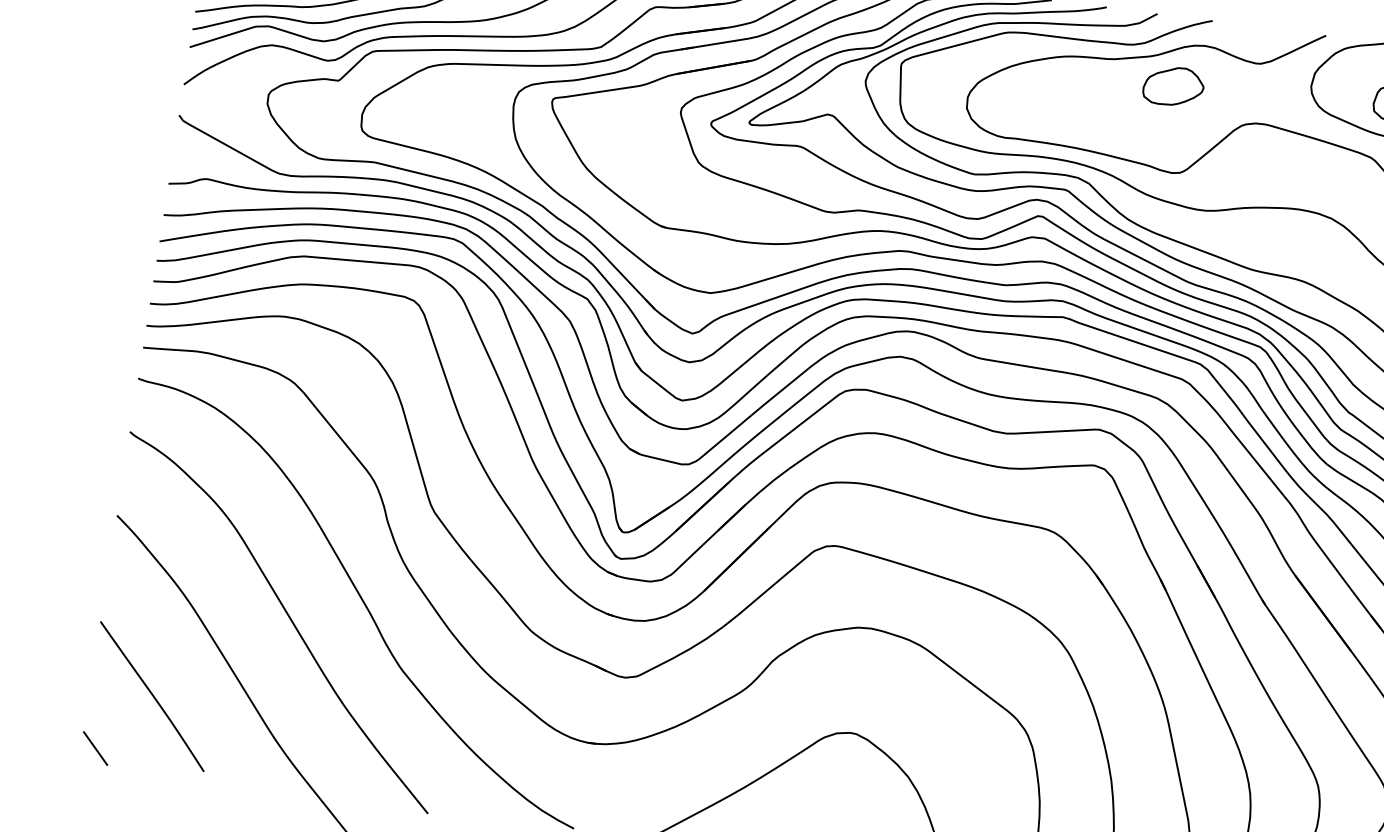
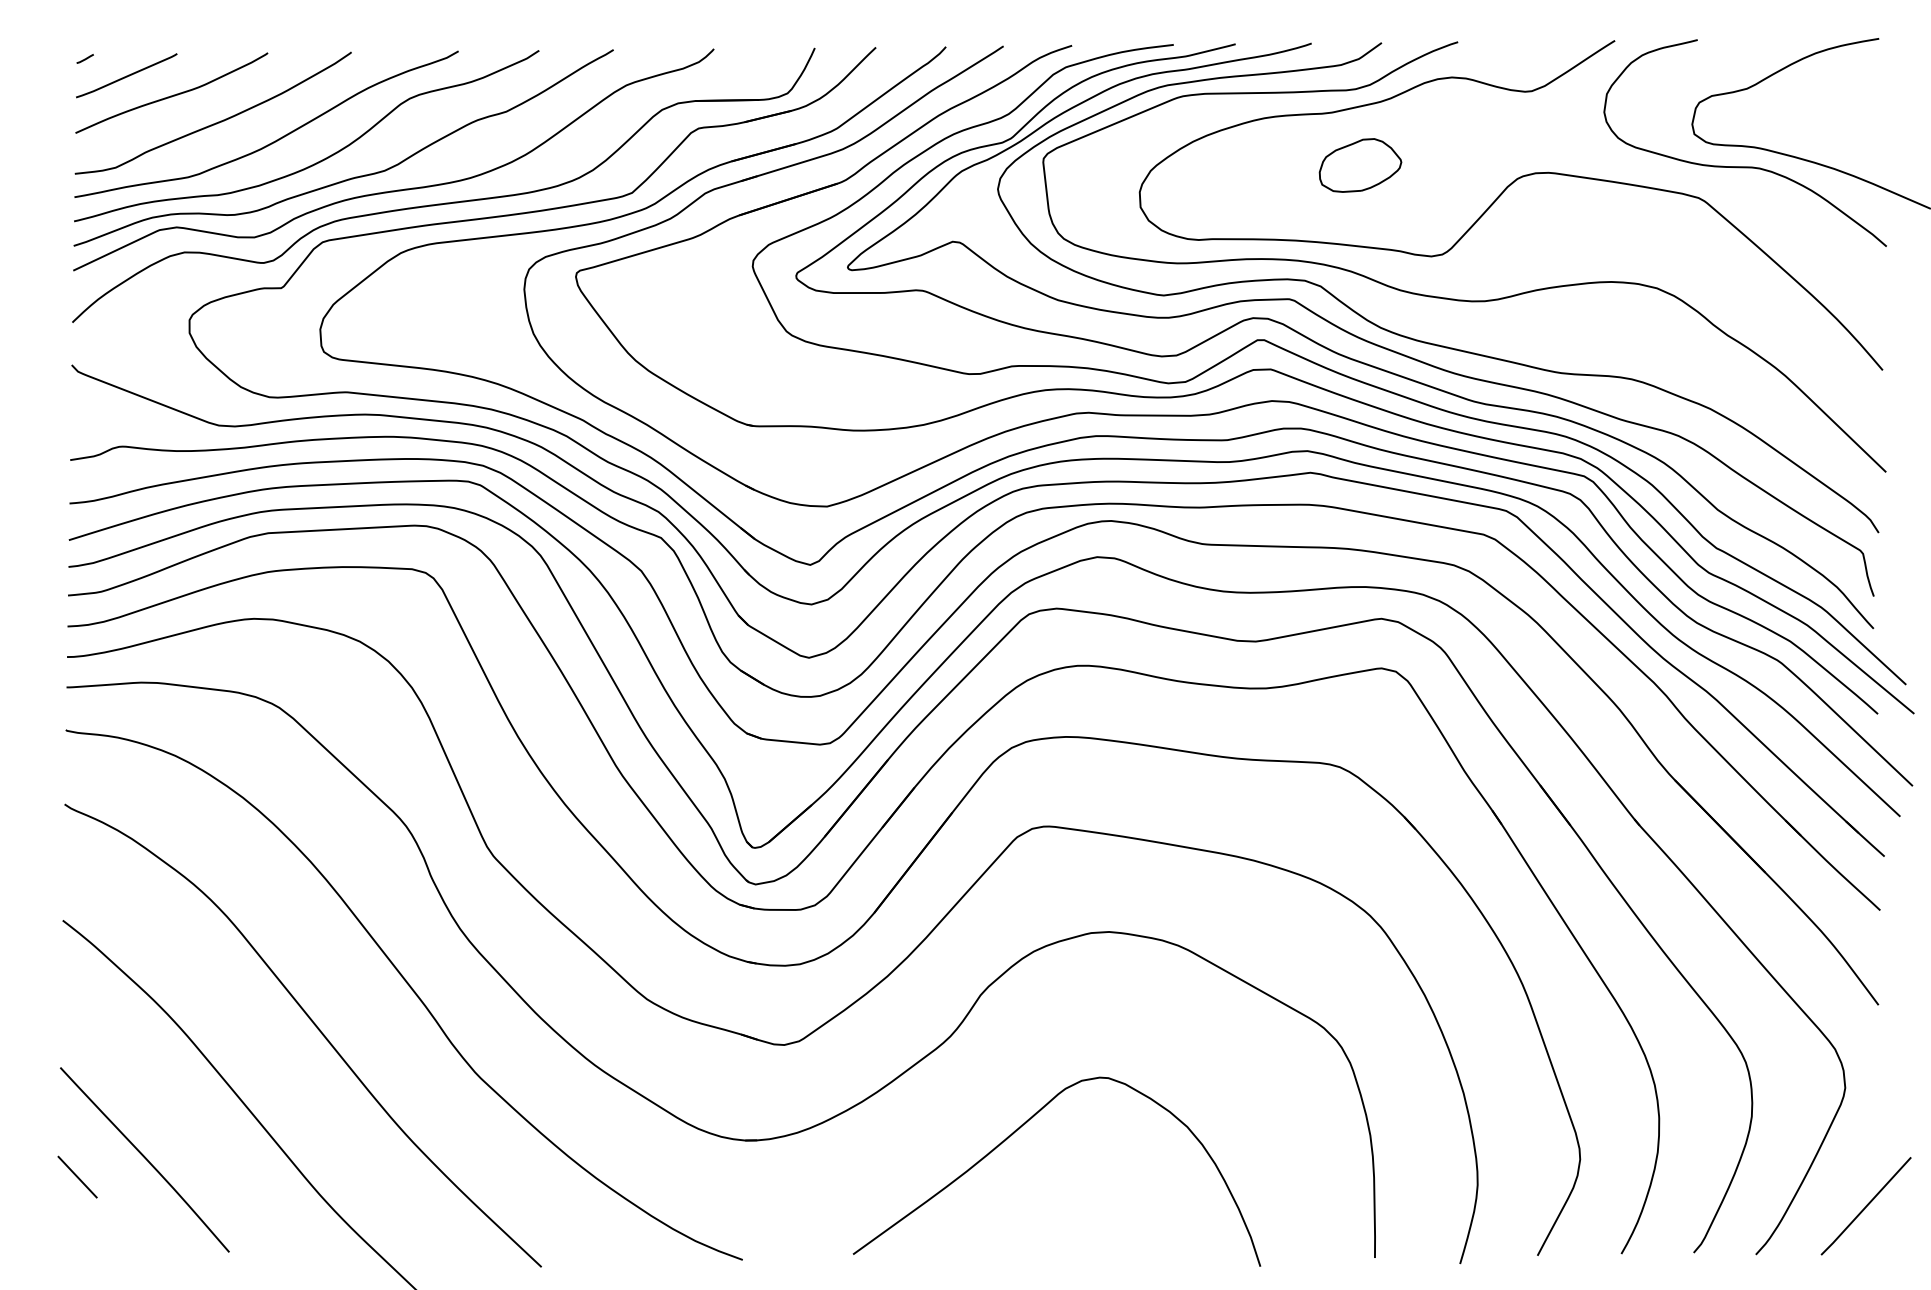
part: (1173, 86) -> (1360, 165), moved
line: (95, 748) -> (77, 1176), moved

